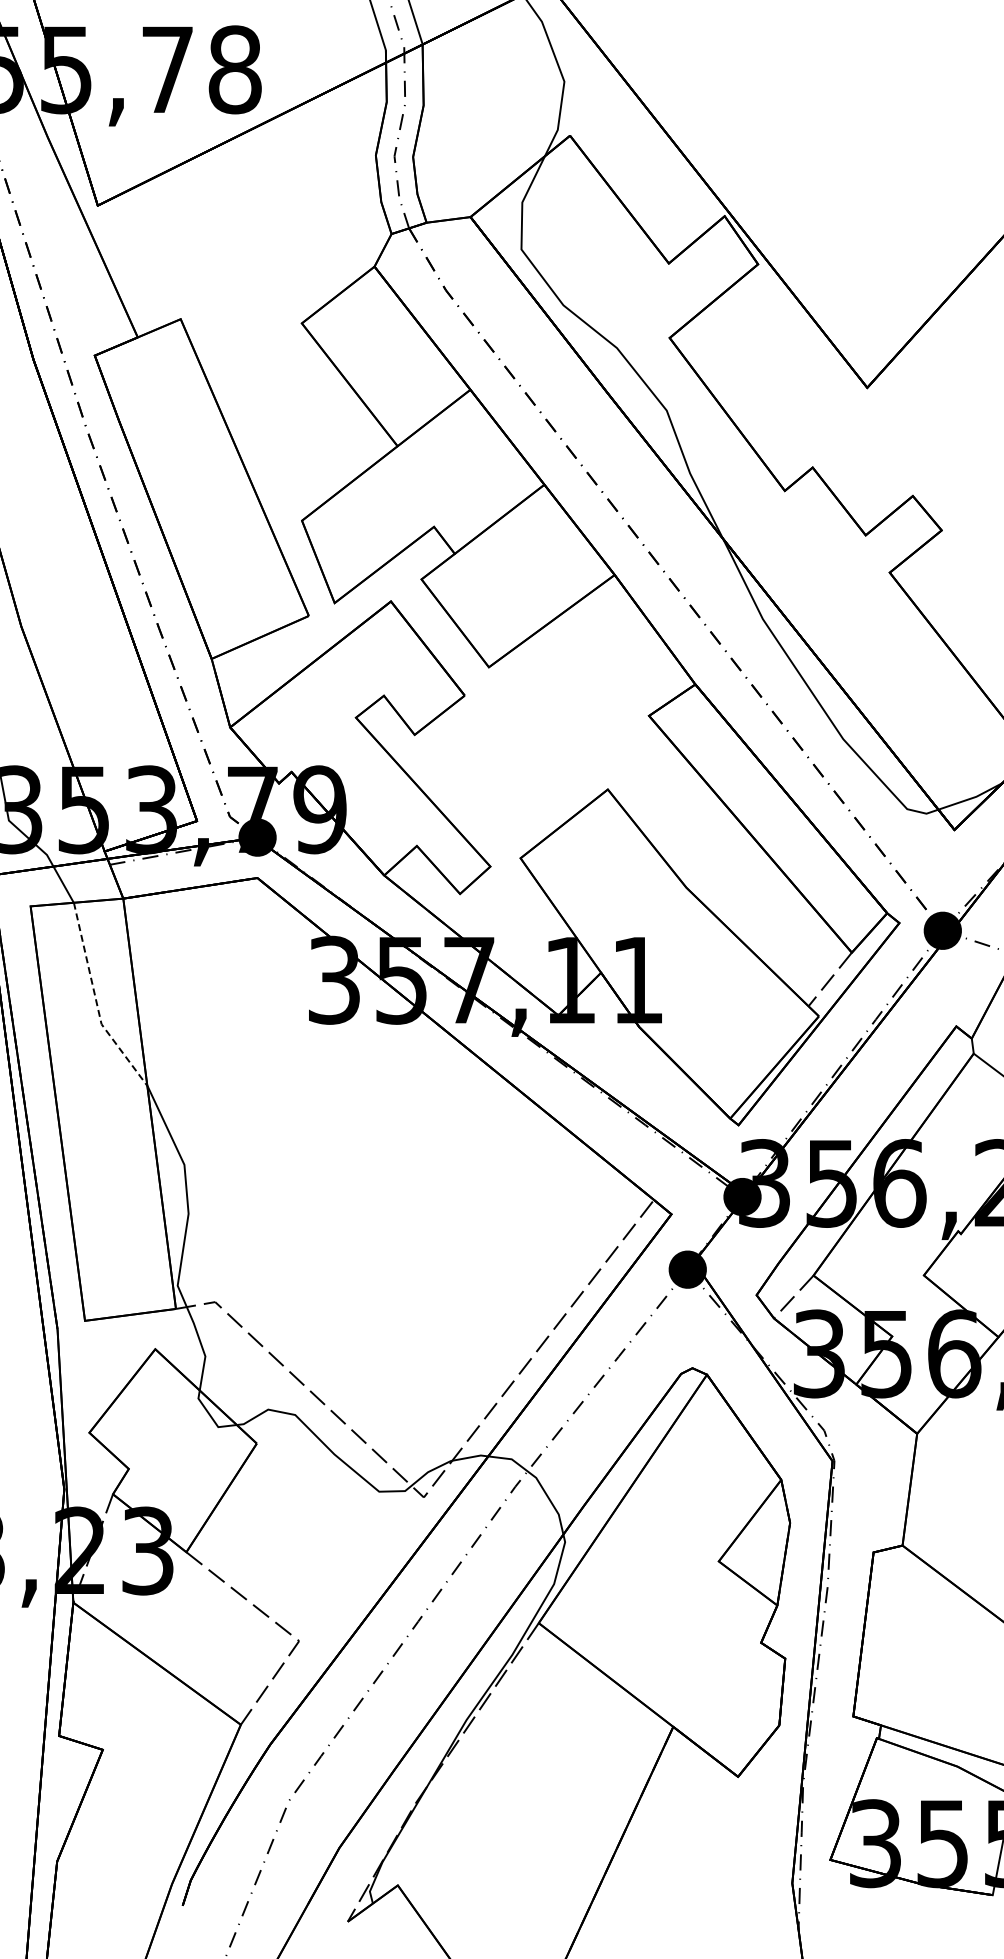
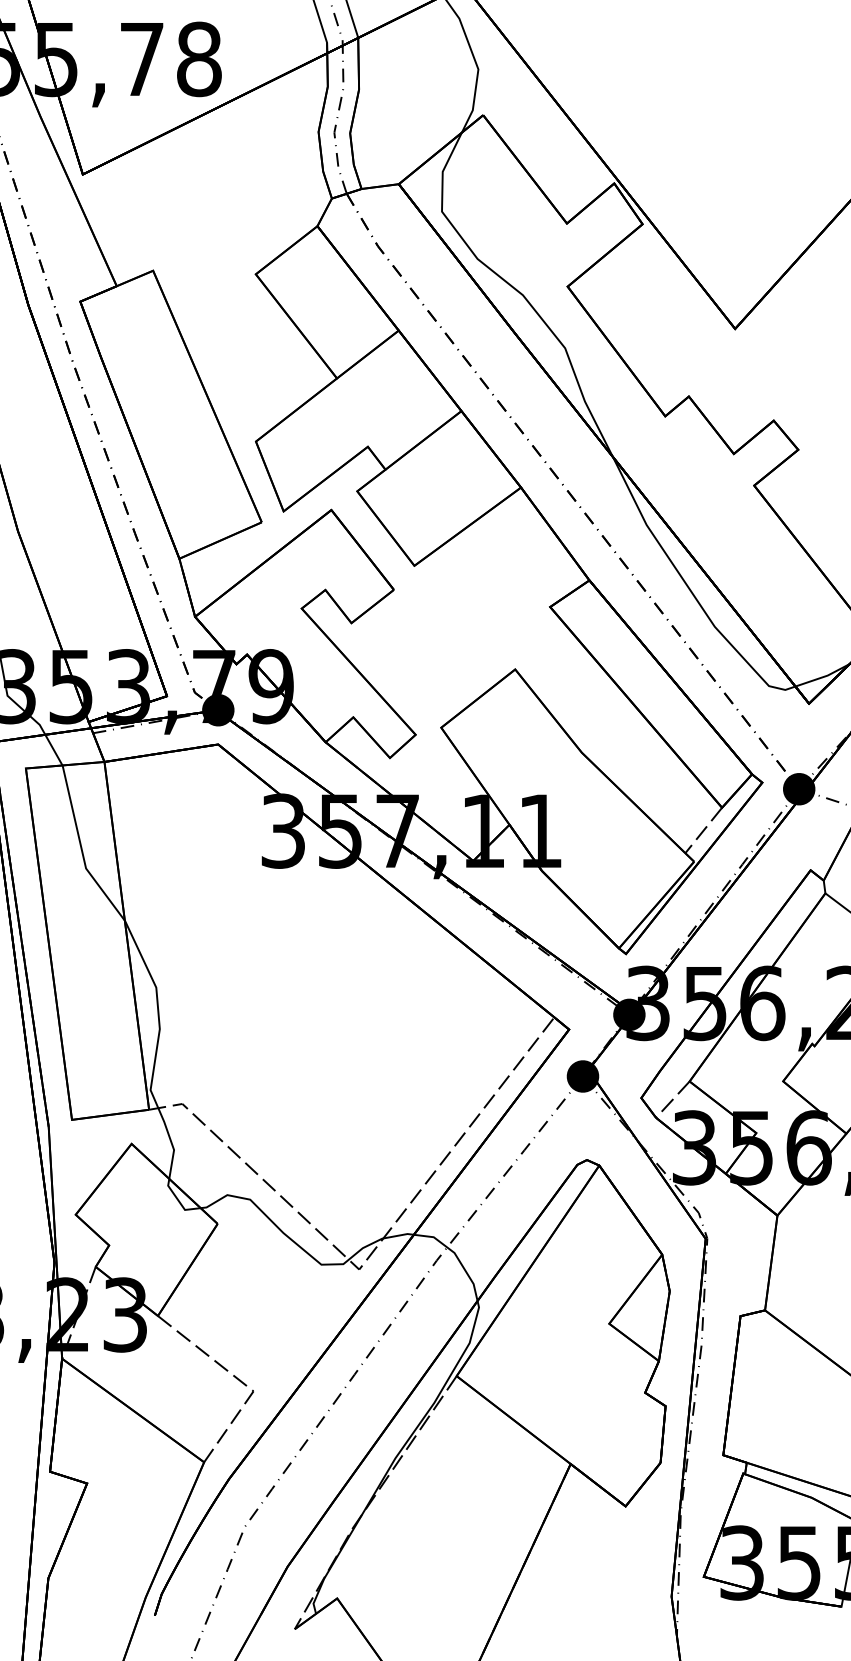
line: (96, 1001) -> (81, 849), dashed -> solid

